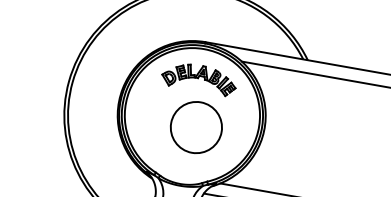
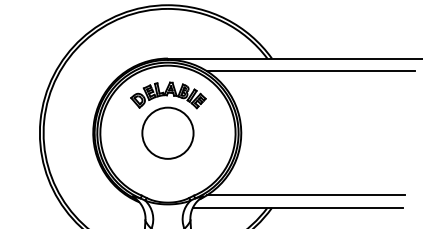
circle: (196, 126) -> (167, 132), moved

